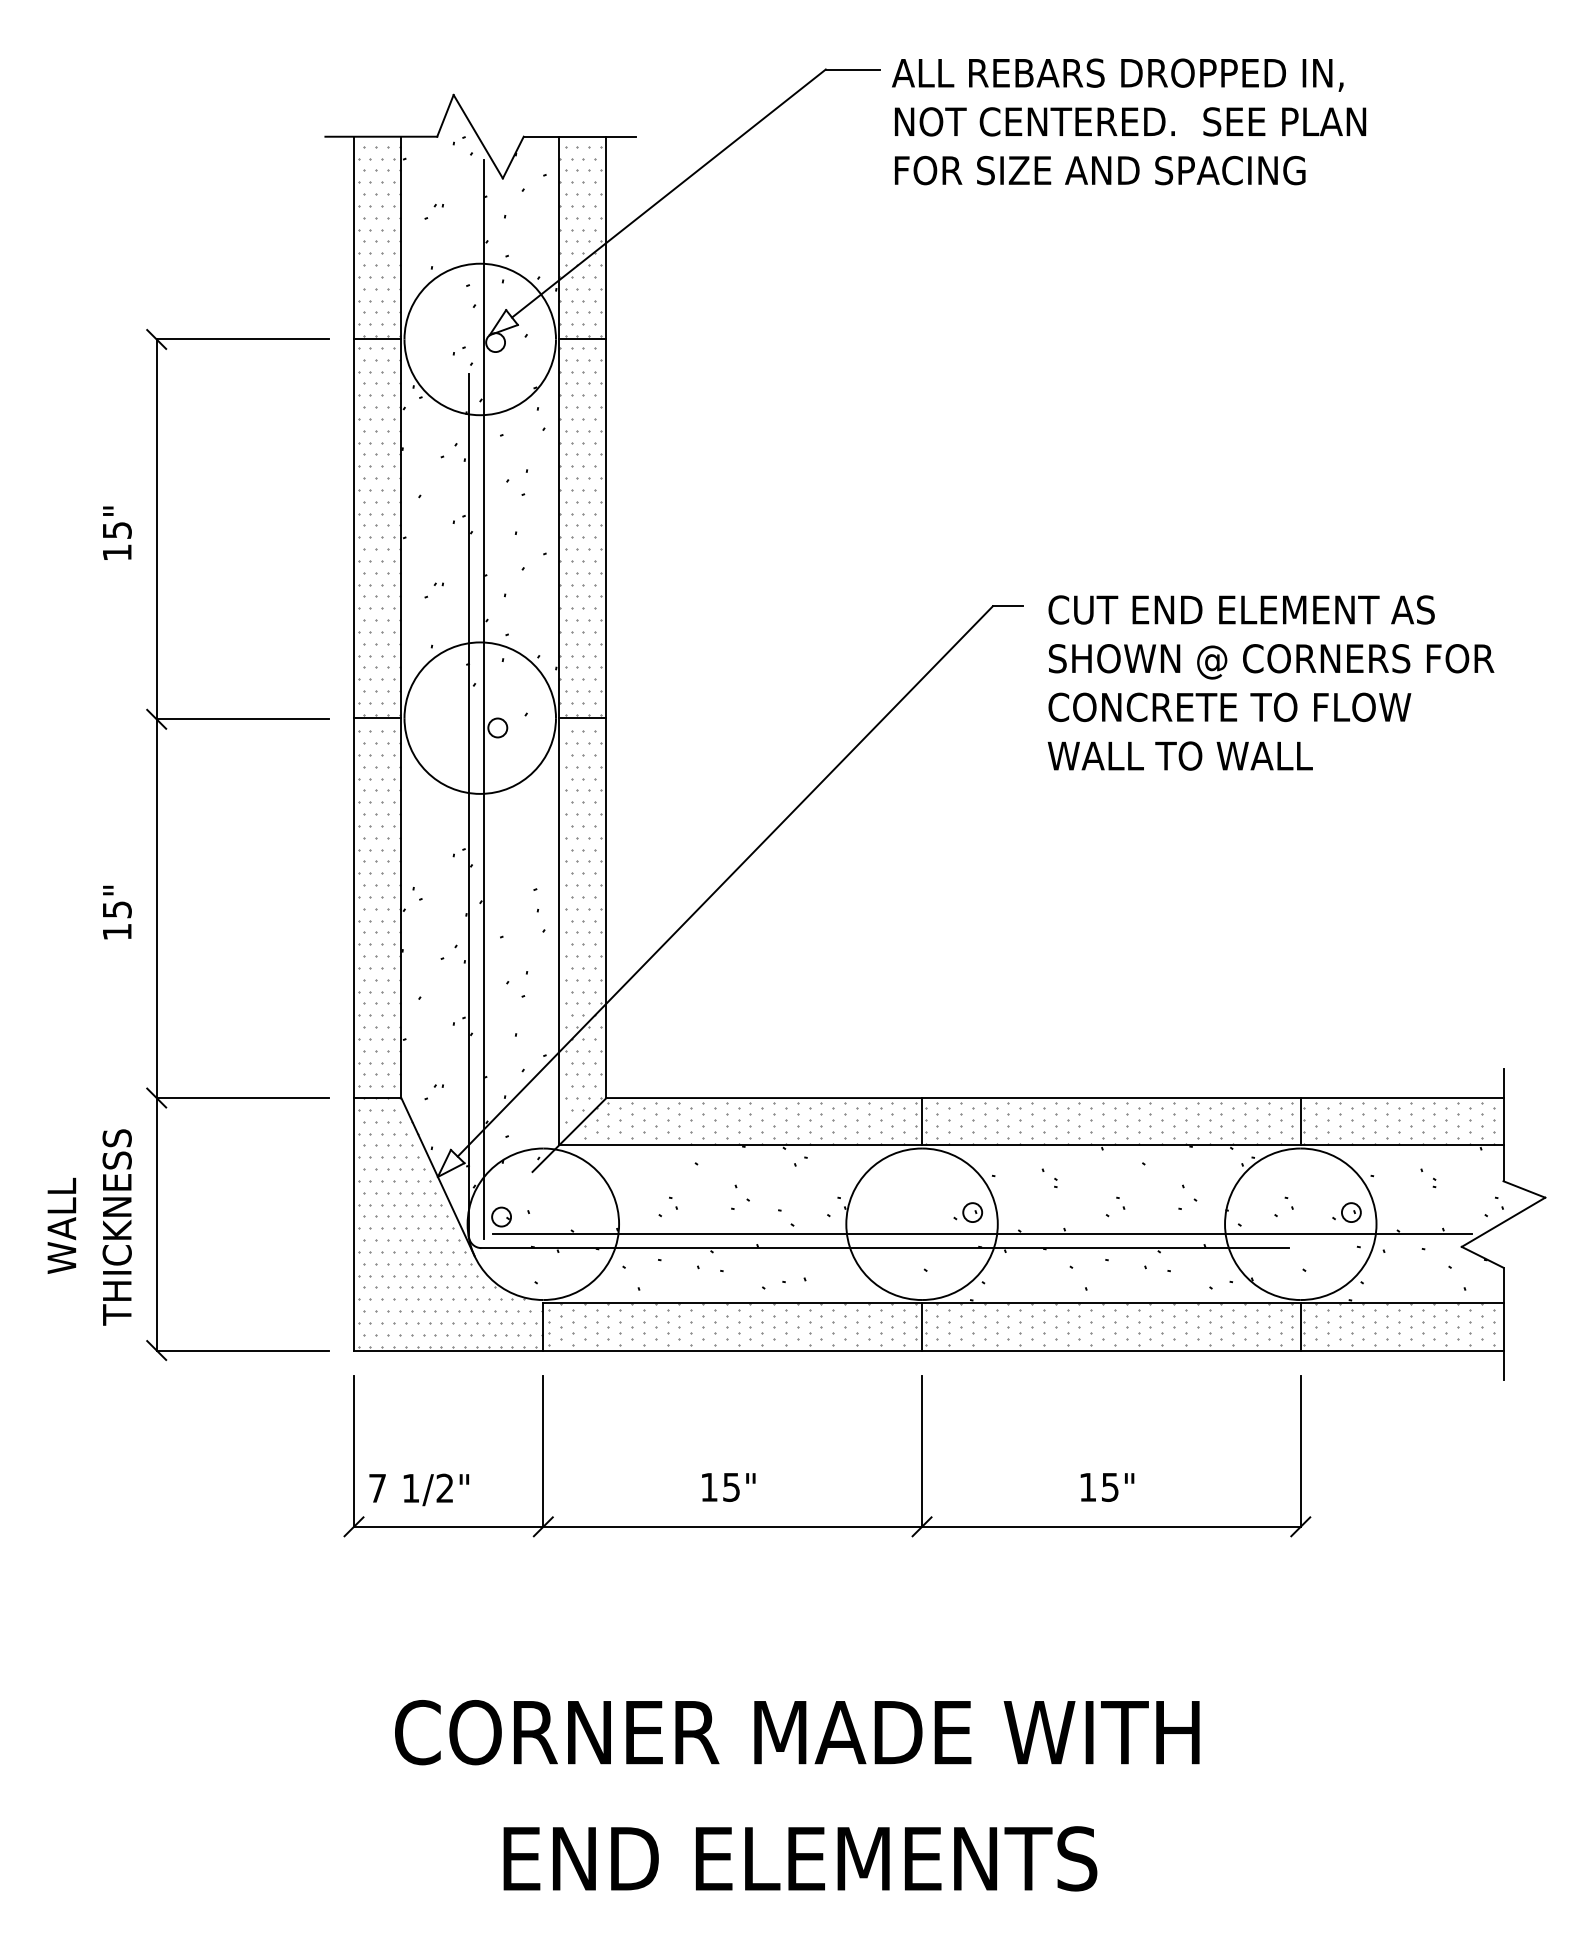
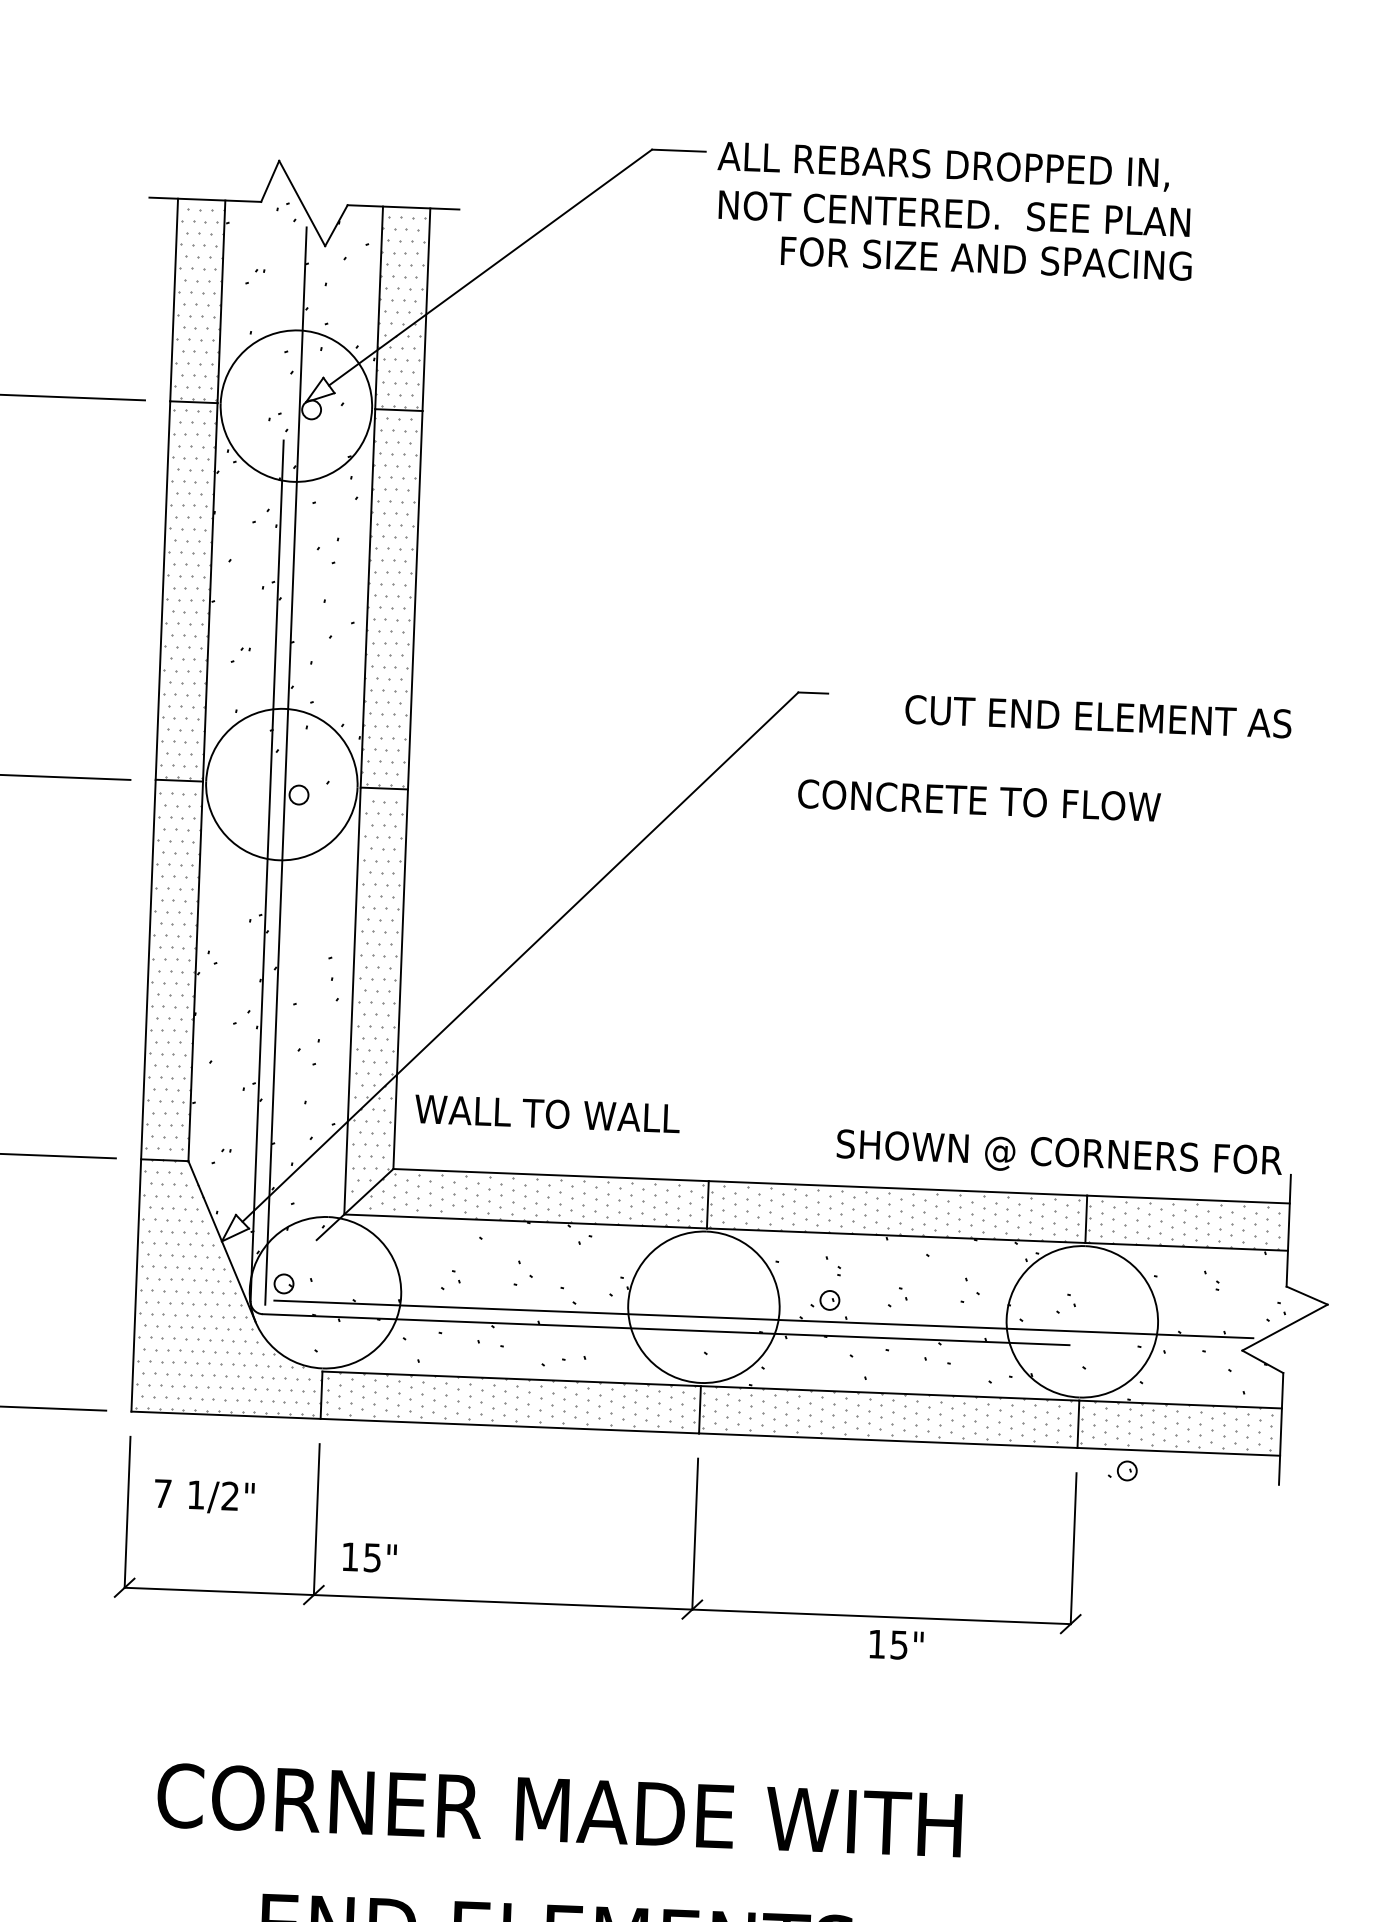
text: (1100, 170) -> (986, 258), moved
text: (1241, 609) -> (1098, 716), moved
text: (1271, 661) -> (1059, 1155), moved
text: (1229, 707) -> (979, 800), moved
text: (1179, 755) -> (546, 1113), moved
part: (968, 1212) -> (825, 1300), moved
part: (1346, 1212) -> (1122, 1470), moved
text: (728, 1487) -> (369, 1557), moved
text: (1107, 1487) -> (896, 1645), moved
text: (419, 1489) -> (204, 1496), moved

